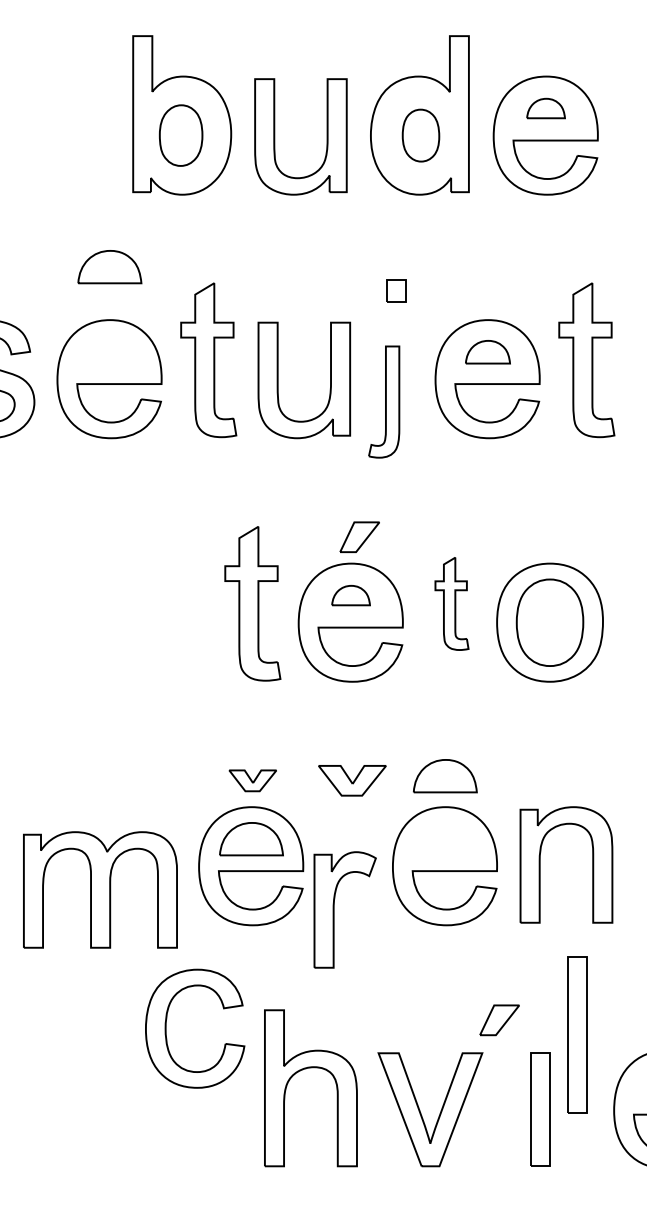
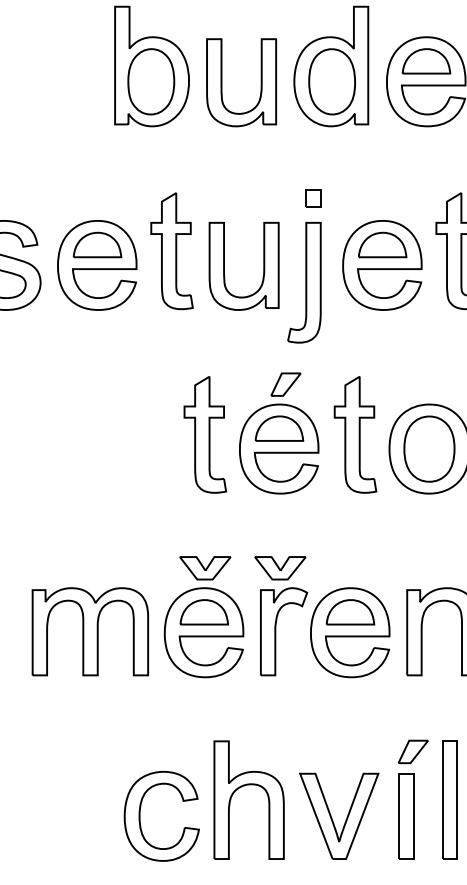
part: (545, 108) -> (426, 61), size x1.67
part: (180, 135) -> (150, 81), size x1.43
part: (420, 135) -> (331, 81), size x1.67
part: (109, 267) -> (97, 245), moved
part: (487, 352) -> (382, 245), size x1.43
part: (383, 401) -> (303, 282), size x1.43
part: (350, 595) -> (278, 428), size x1.67
part: (451, 603) -> (355, 434), size x1.67
part: (445, 776) -> (350, 612), moved
part: (252, 780) -> (205, 568), size x1.43
part: (100, 889) -> (90, 631), moved
part: (334, 909) -> (275, 631), moved
part: (499, 1020) -> (413, 752), moved
part: (166, 1028) -> (140, 816), moved
part: (577, 1034) -> (450, 799), moved
part: (540, 1109) -> (406, 816), moved

